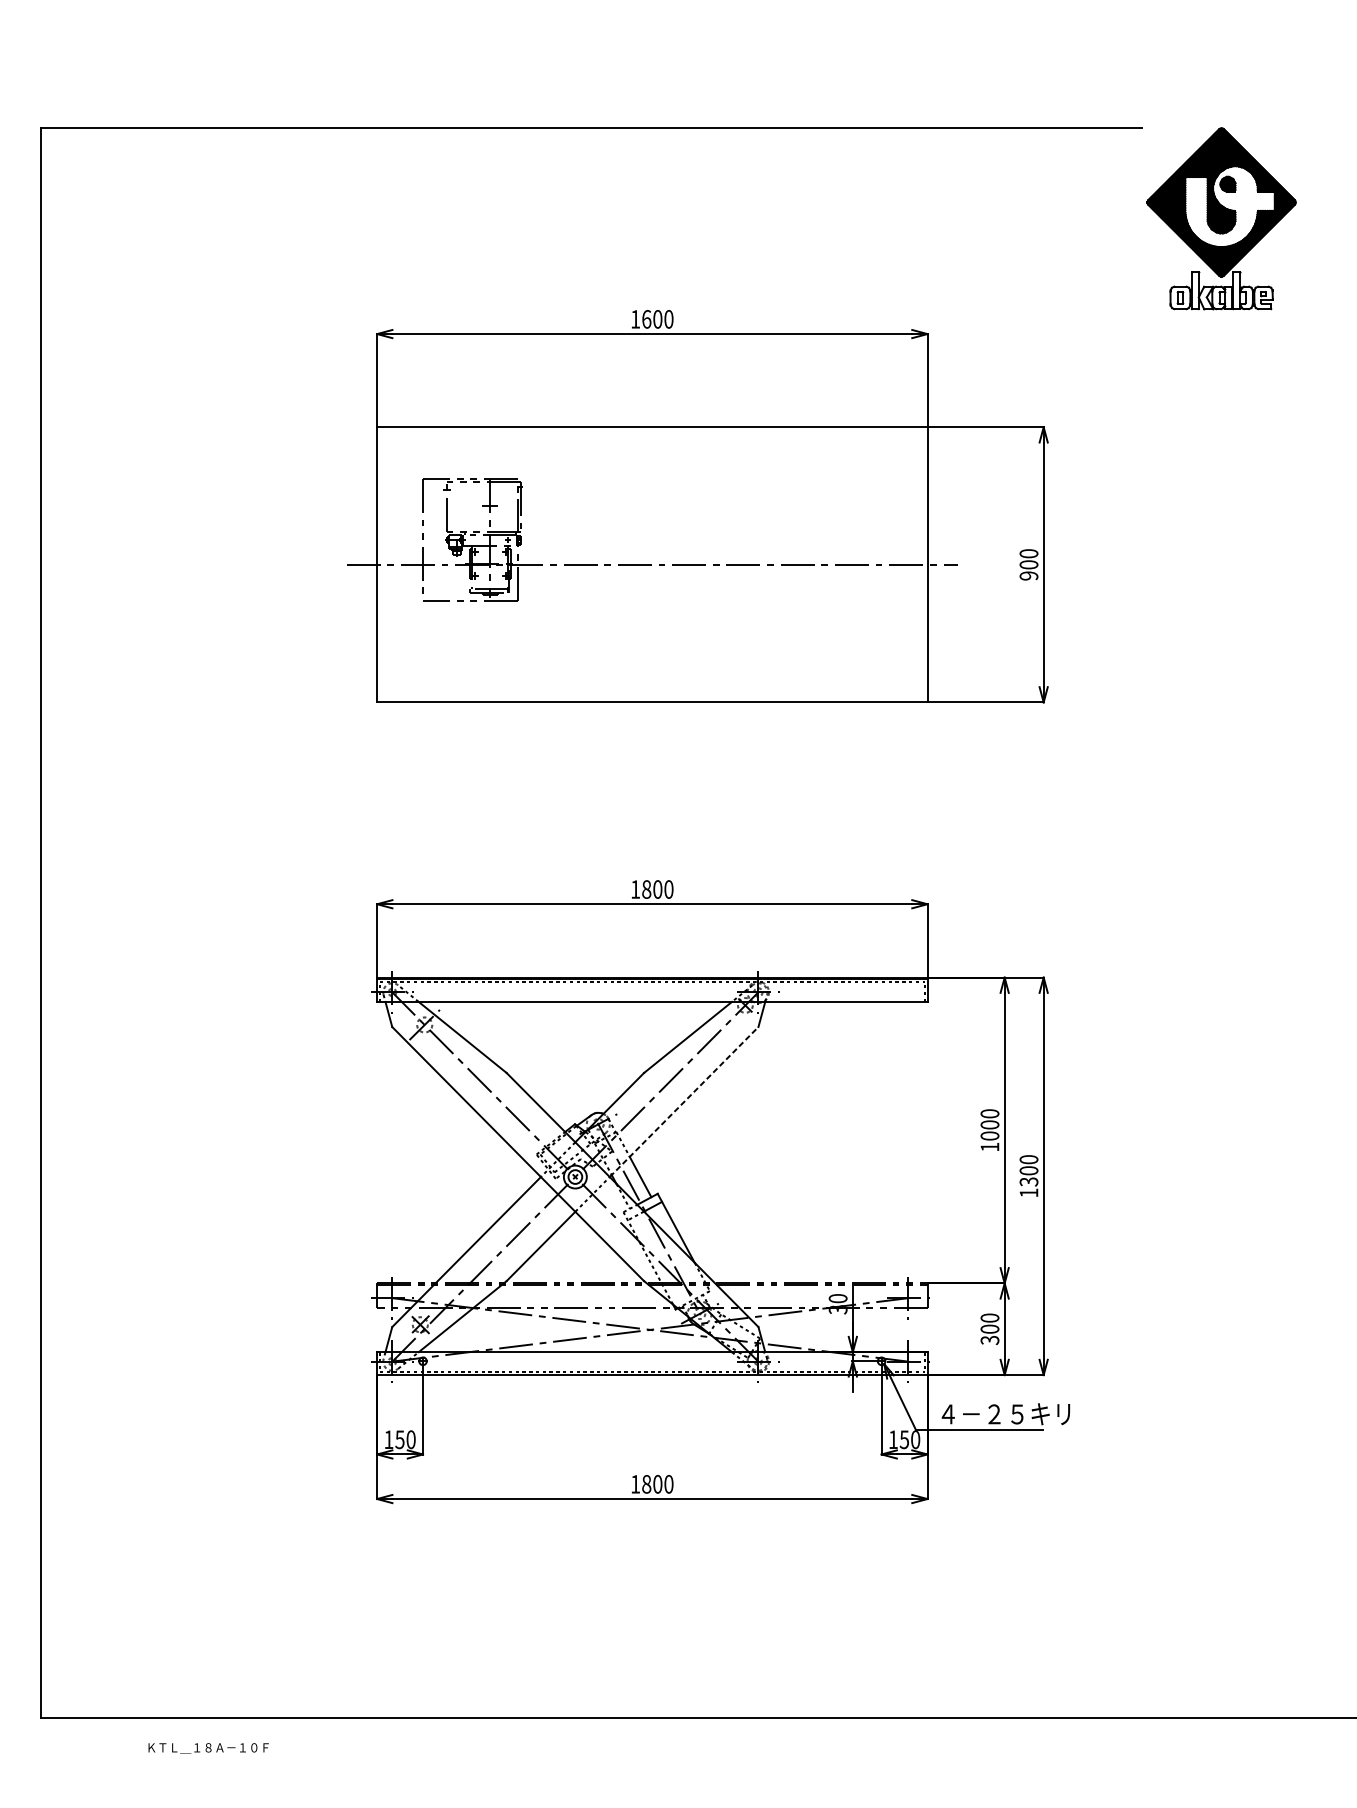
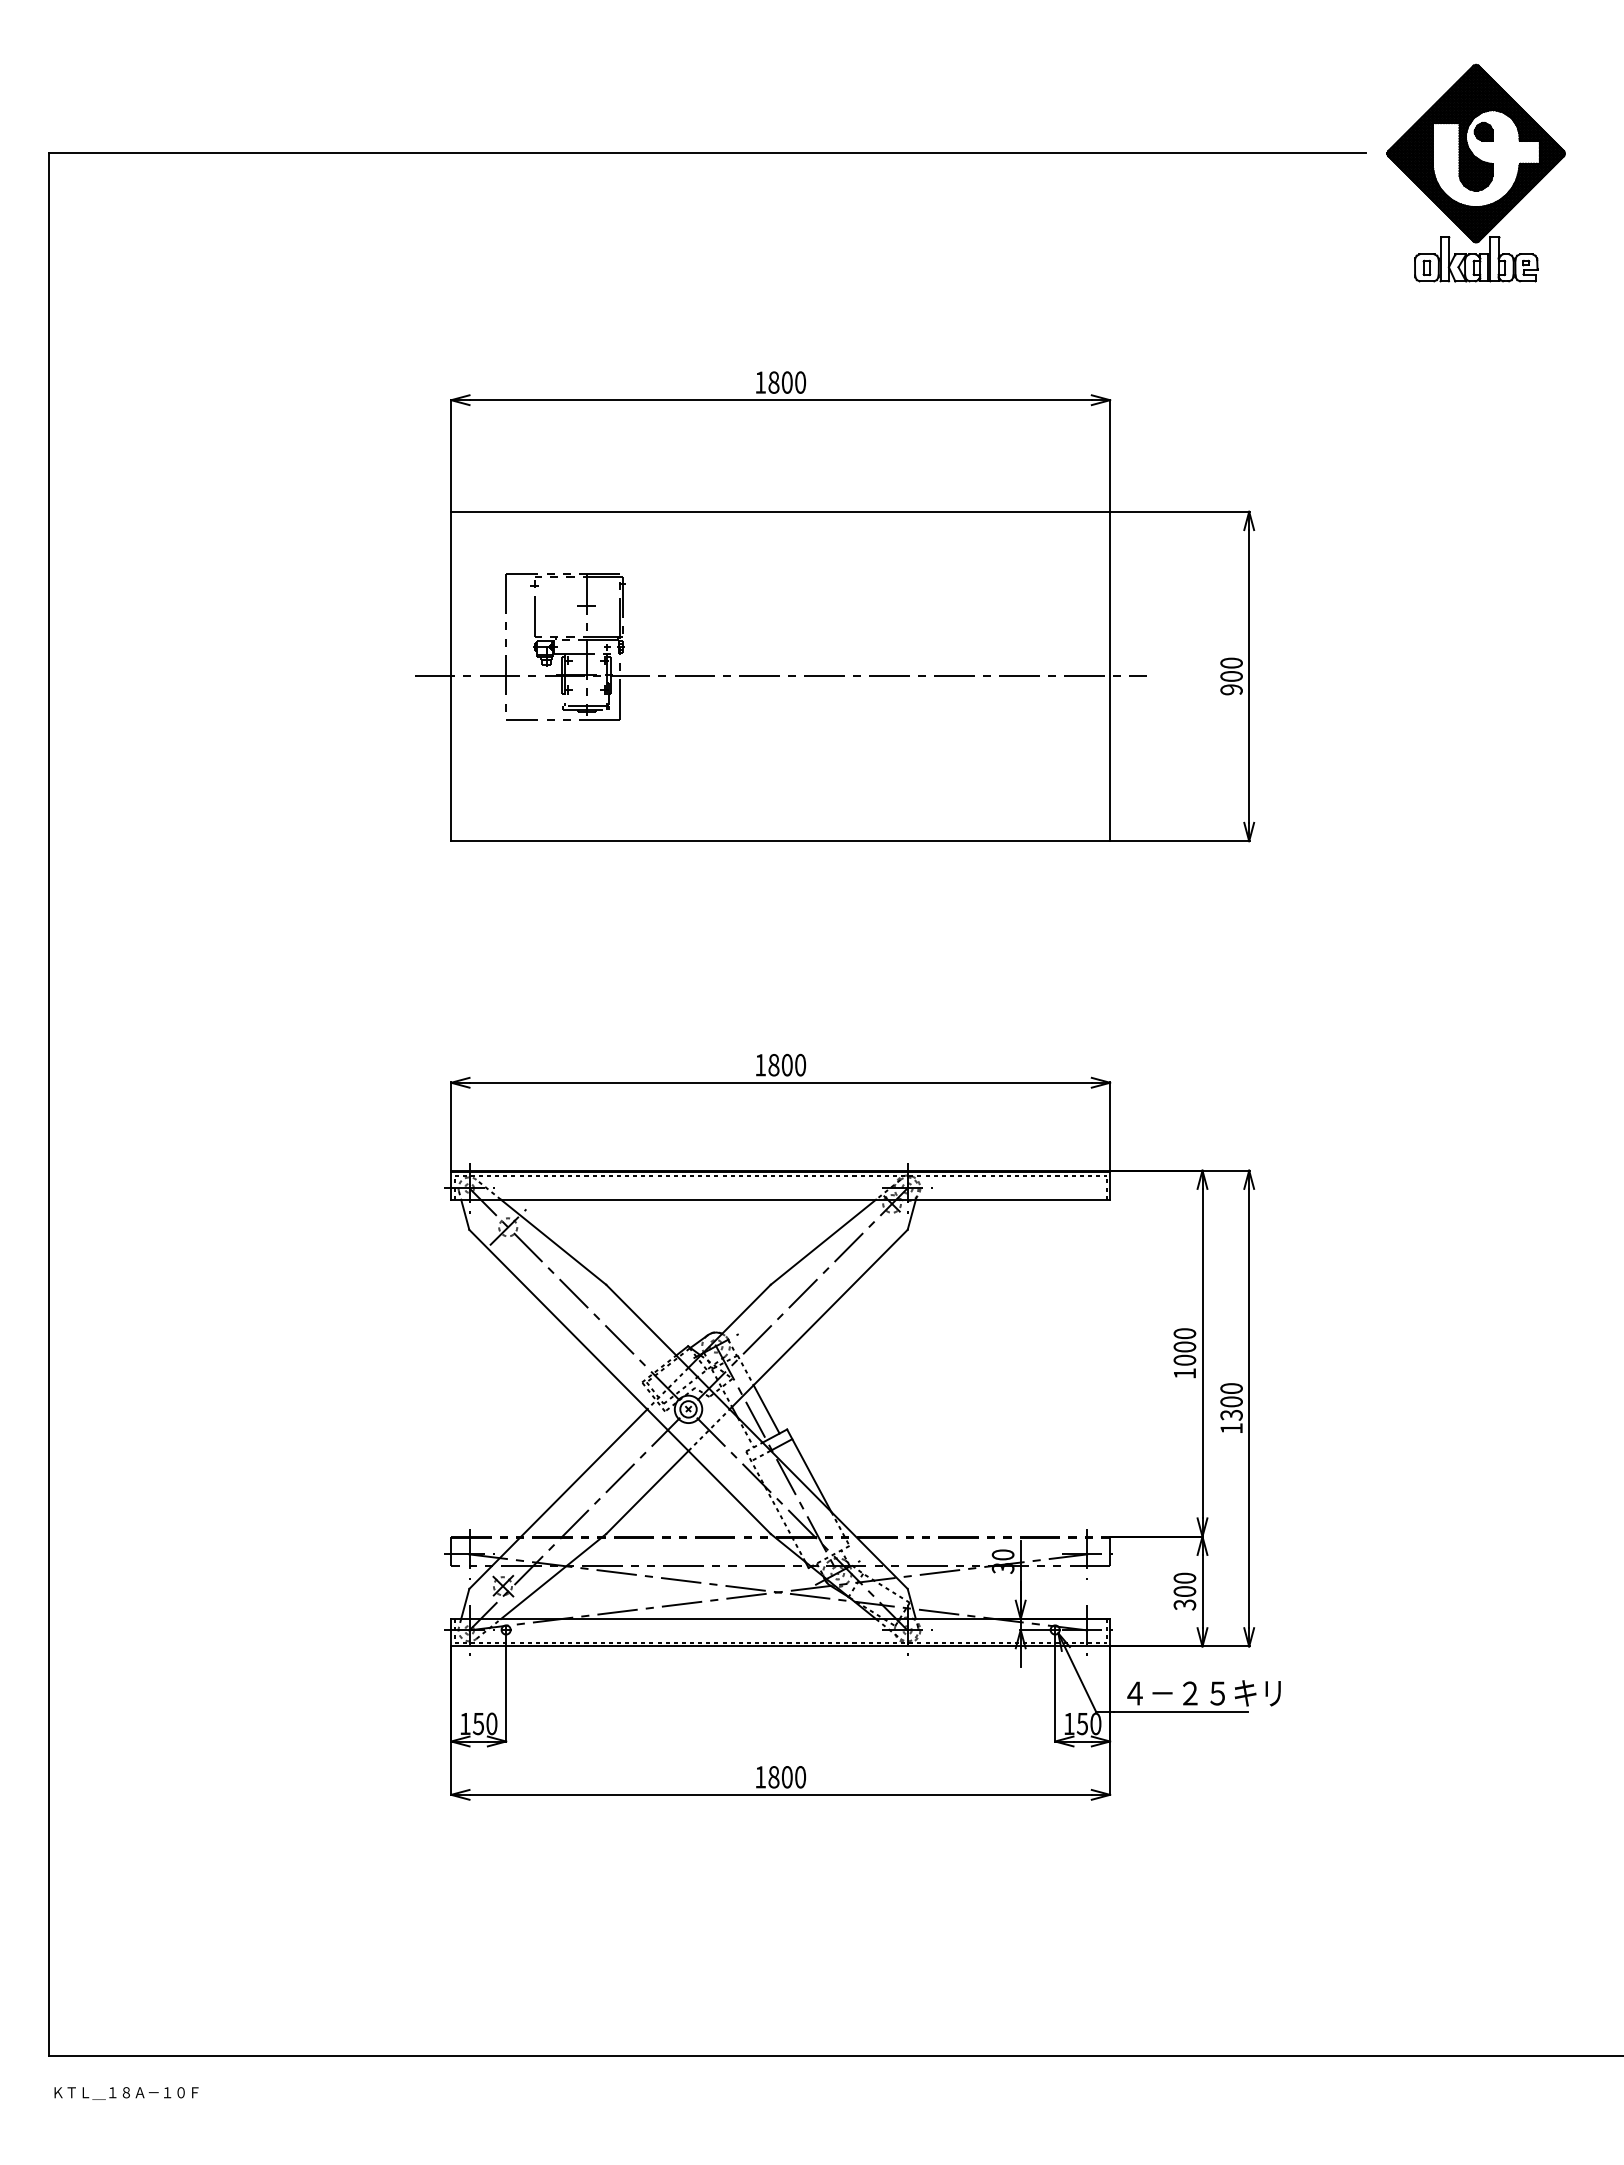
part: (1221, 218) -> (1475, 172), moved
text: (646, 319) -> (773, 382), 1600 -> 1800
line: (684, 1101) -> (819, 1319), dashed -> solid
text: (208, 1748) -> (126, 2093), moved

